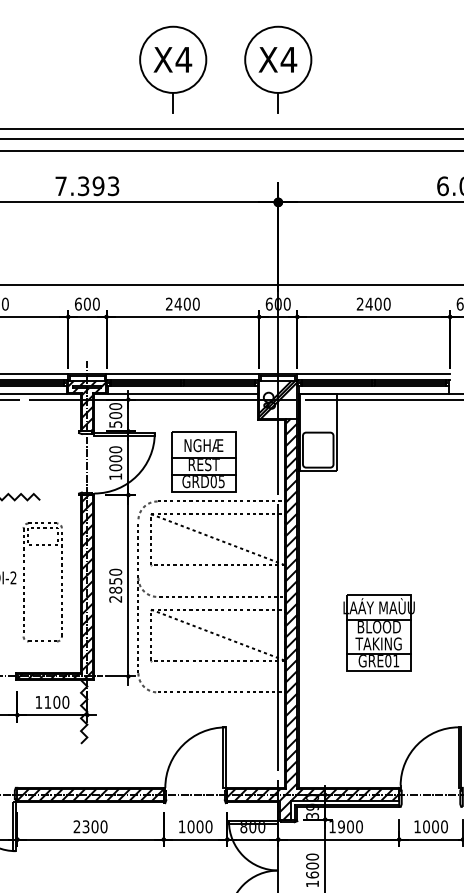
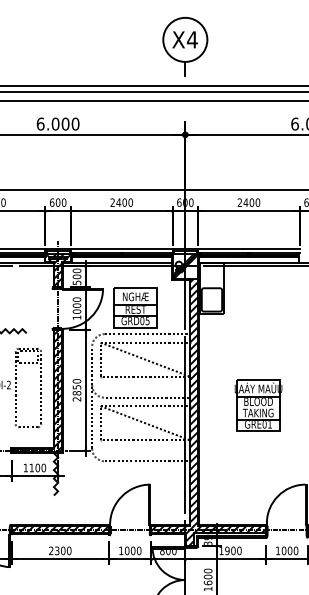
part: (173, 69) -> (115, 46), removed
text: (86, 185) -> (57, 123), 7.393 -> 6.000
part: (379, 632) -> (258, 405), moved

